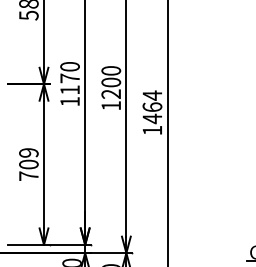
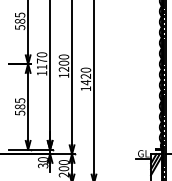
text: (151, 99) -> (85, 72), 1464 -> 1420
text: (29, 163) -> (20, 106), 709 -> 585

